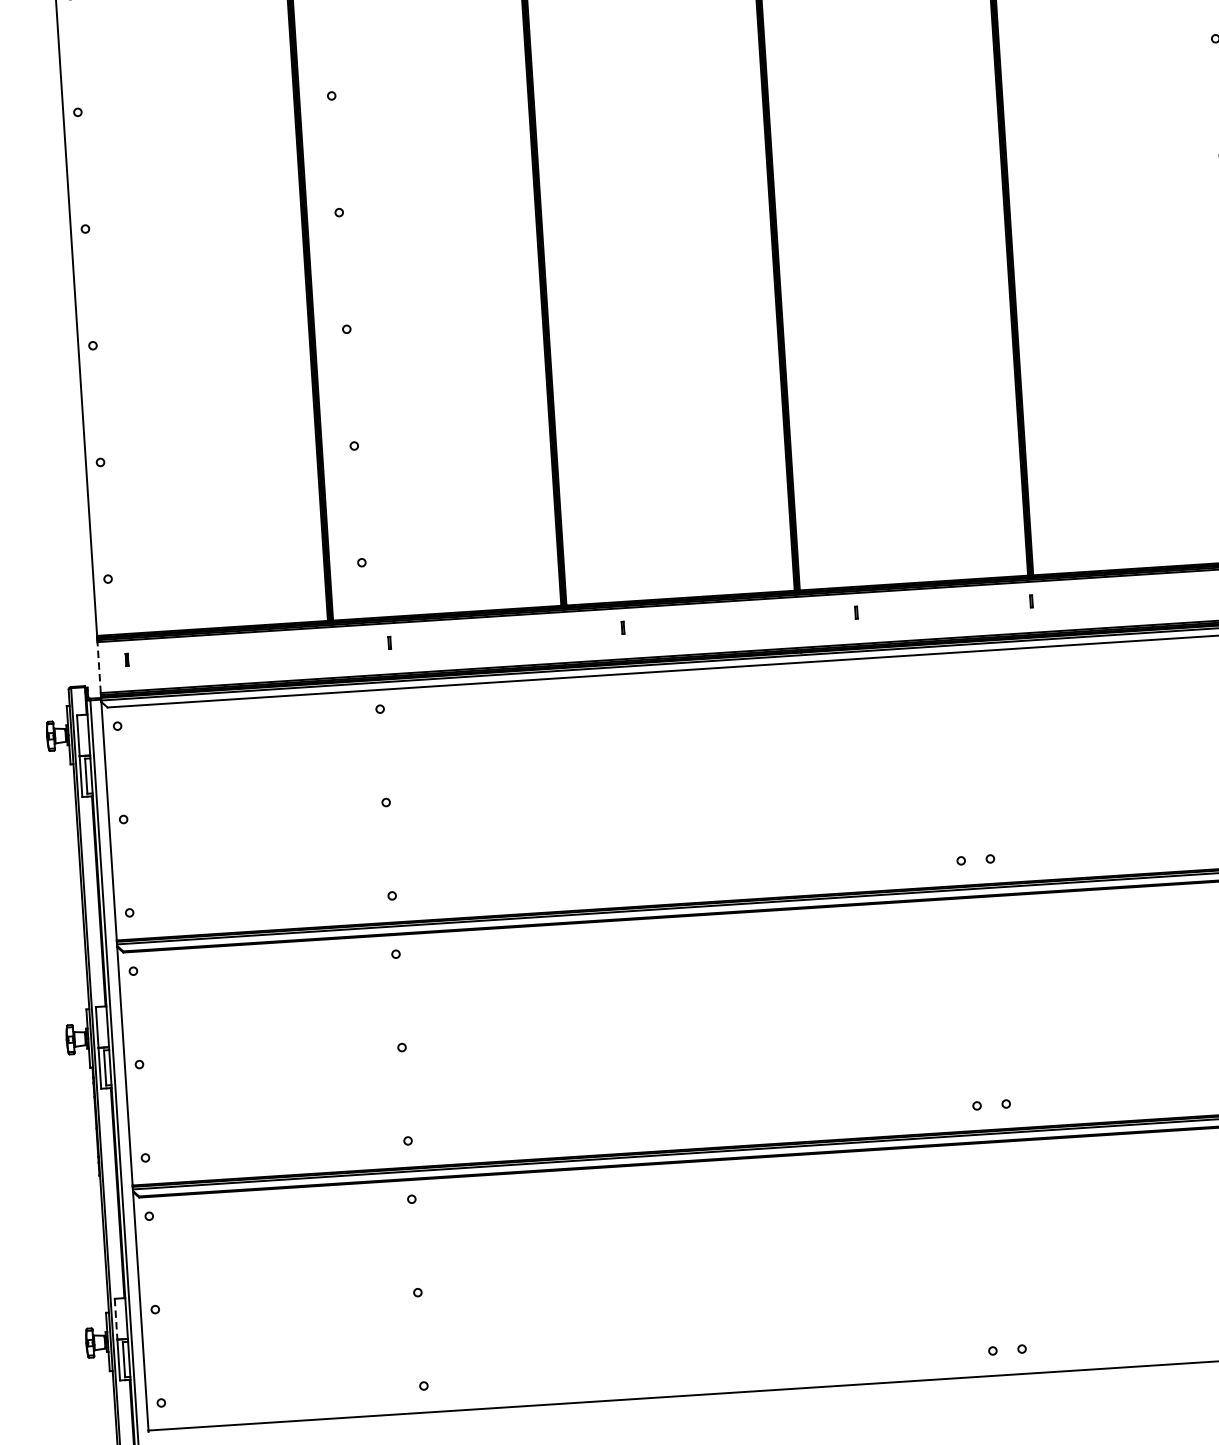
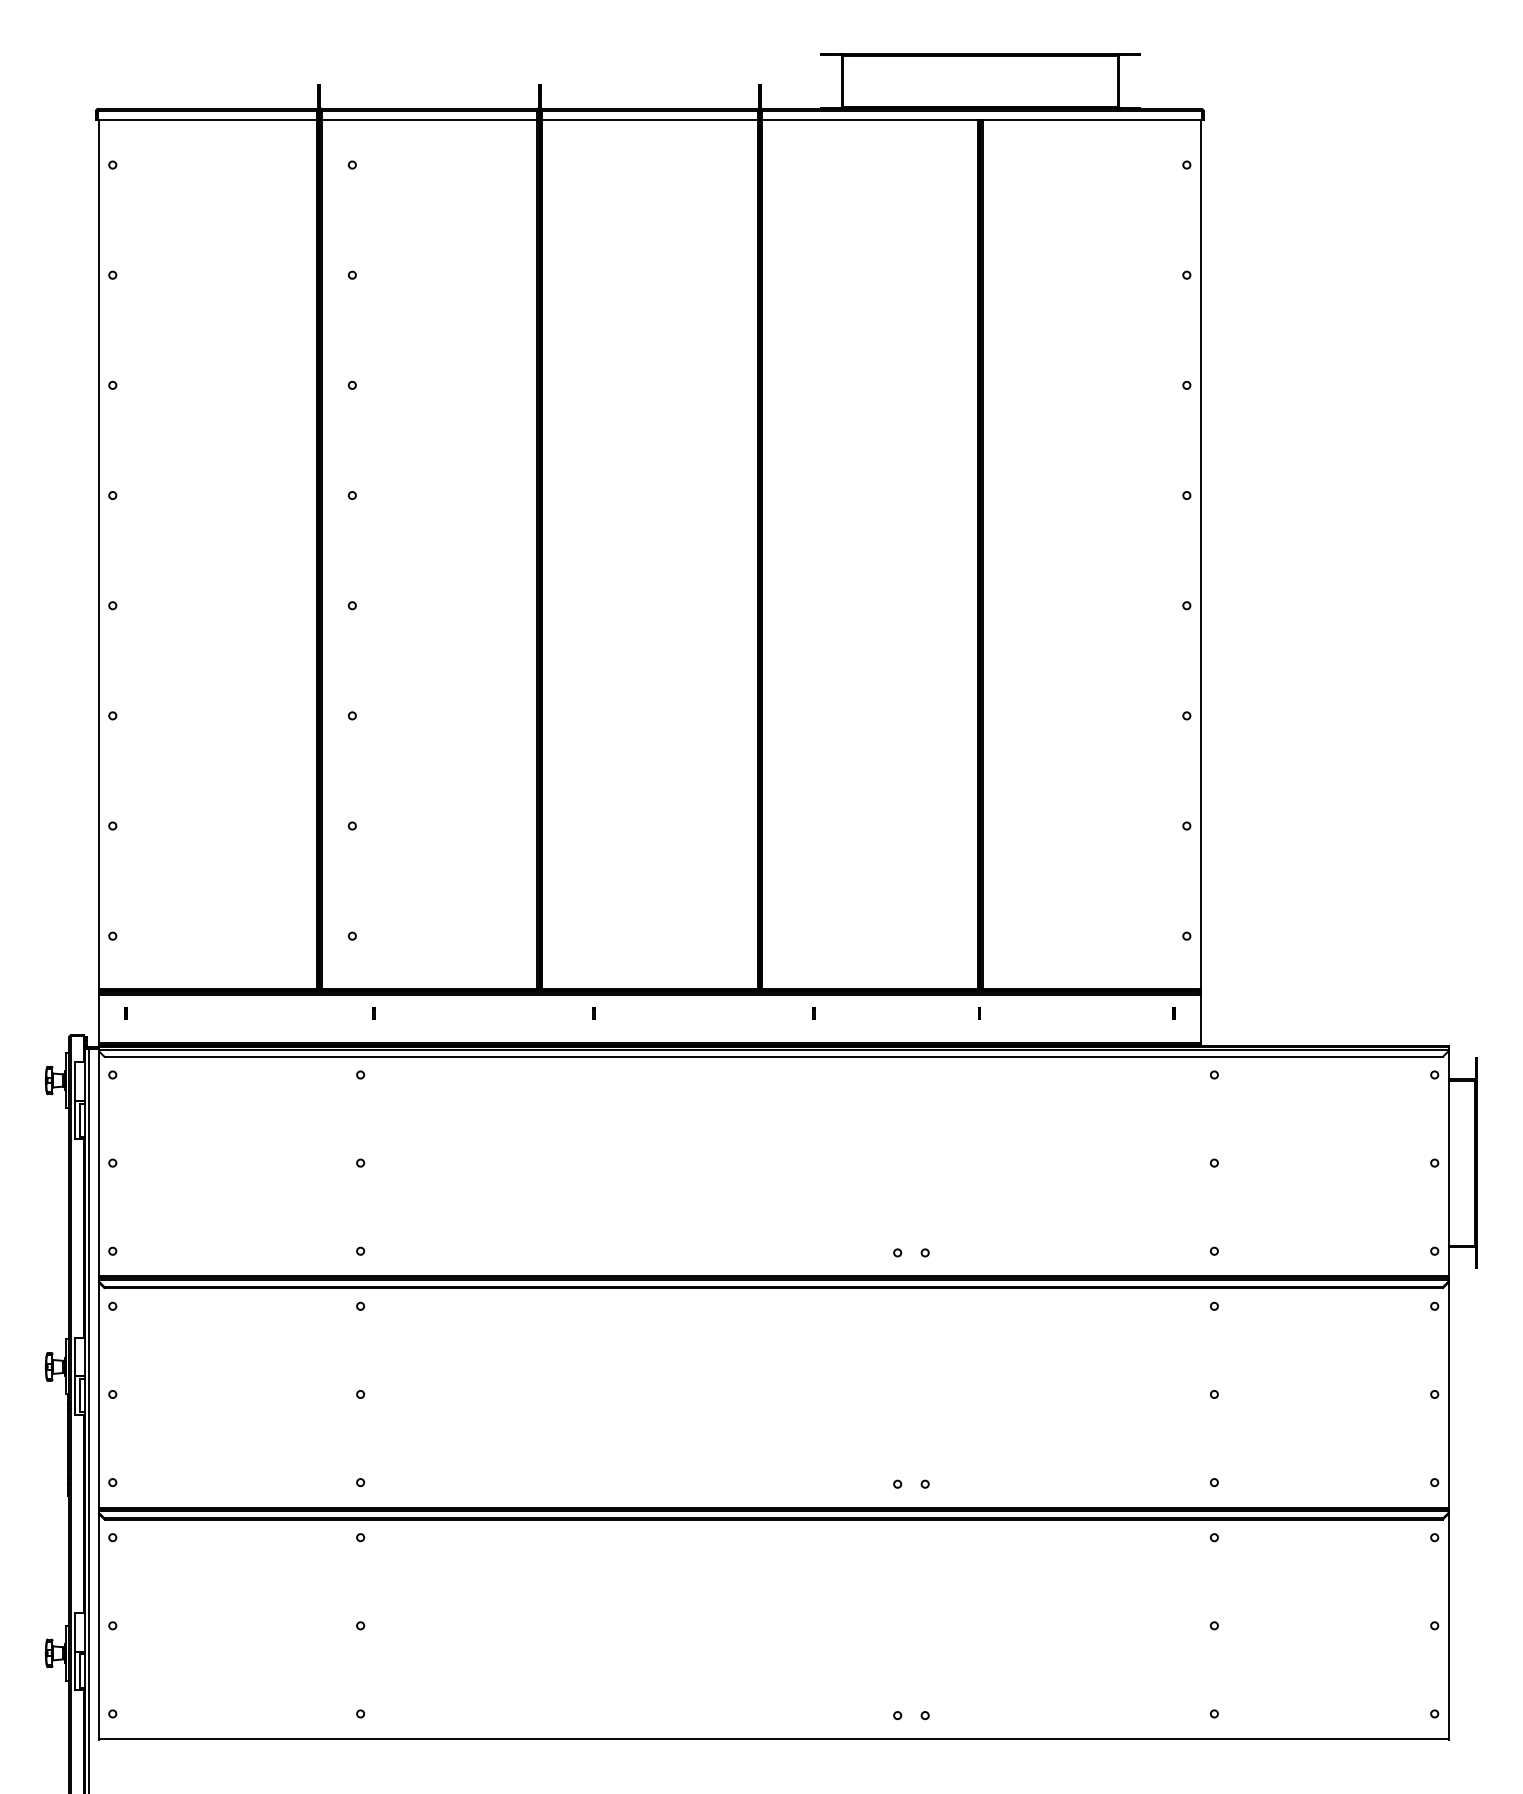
line: (99, 667) -> (99, 1018), dashed -> solid
line: (116, 1319) -> (75, 1632), dashed -> solid

